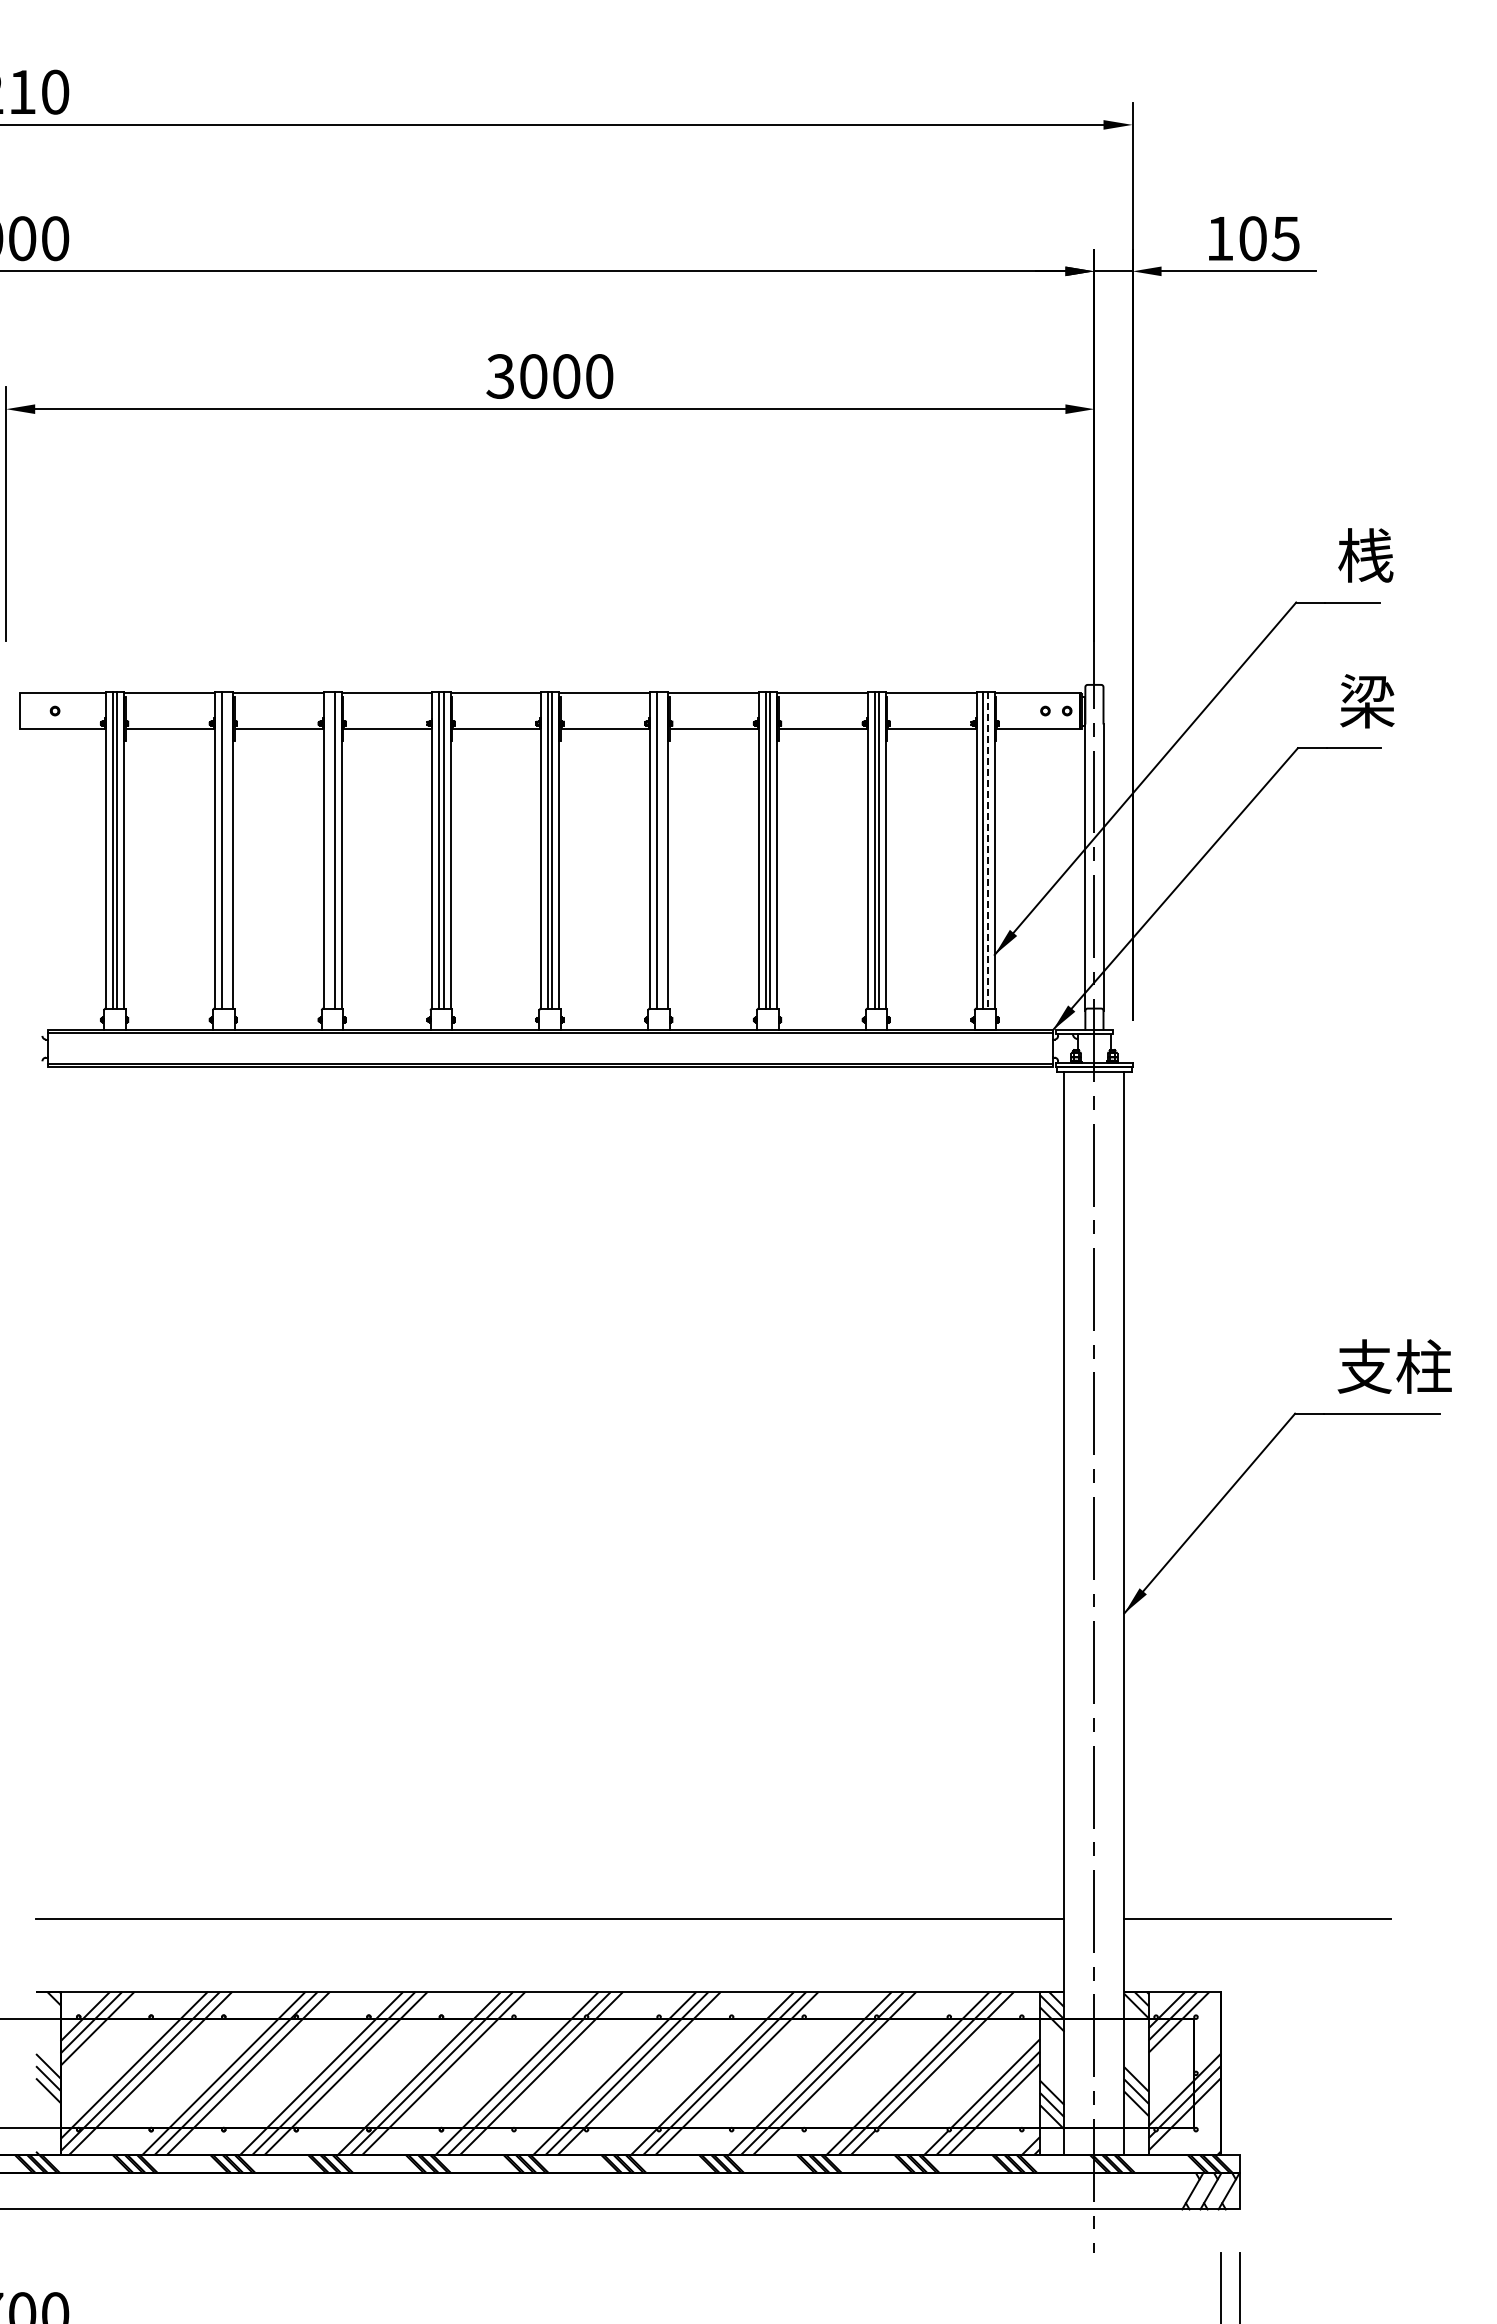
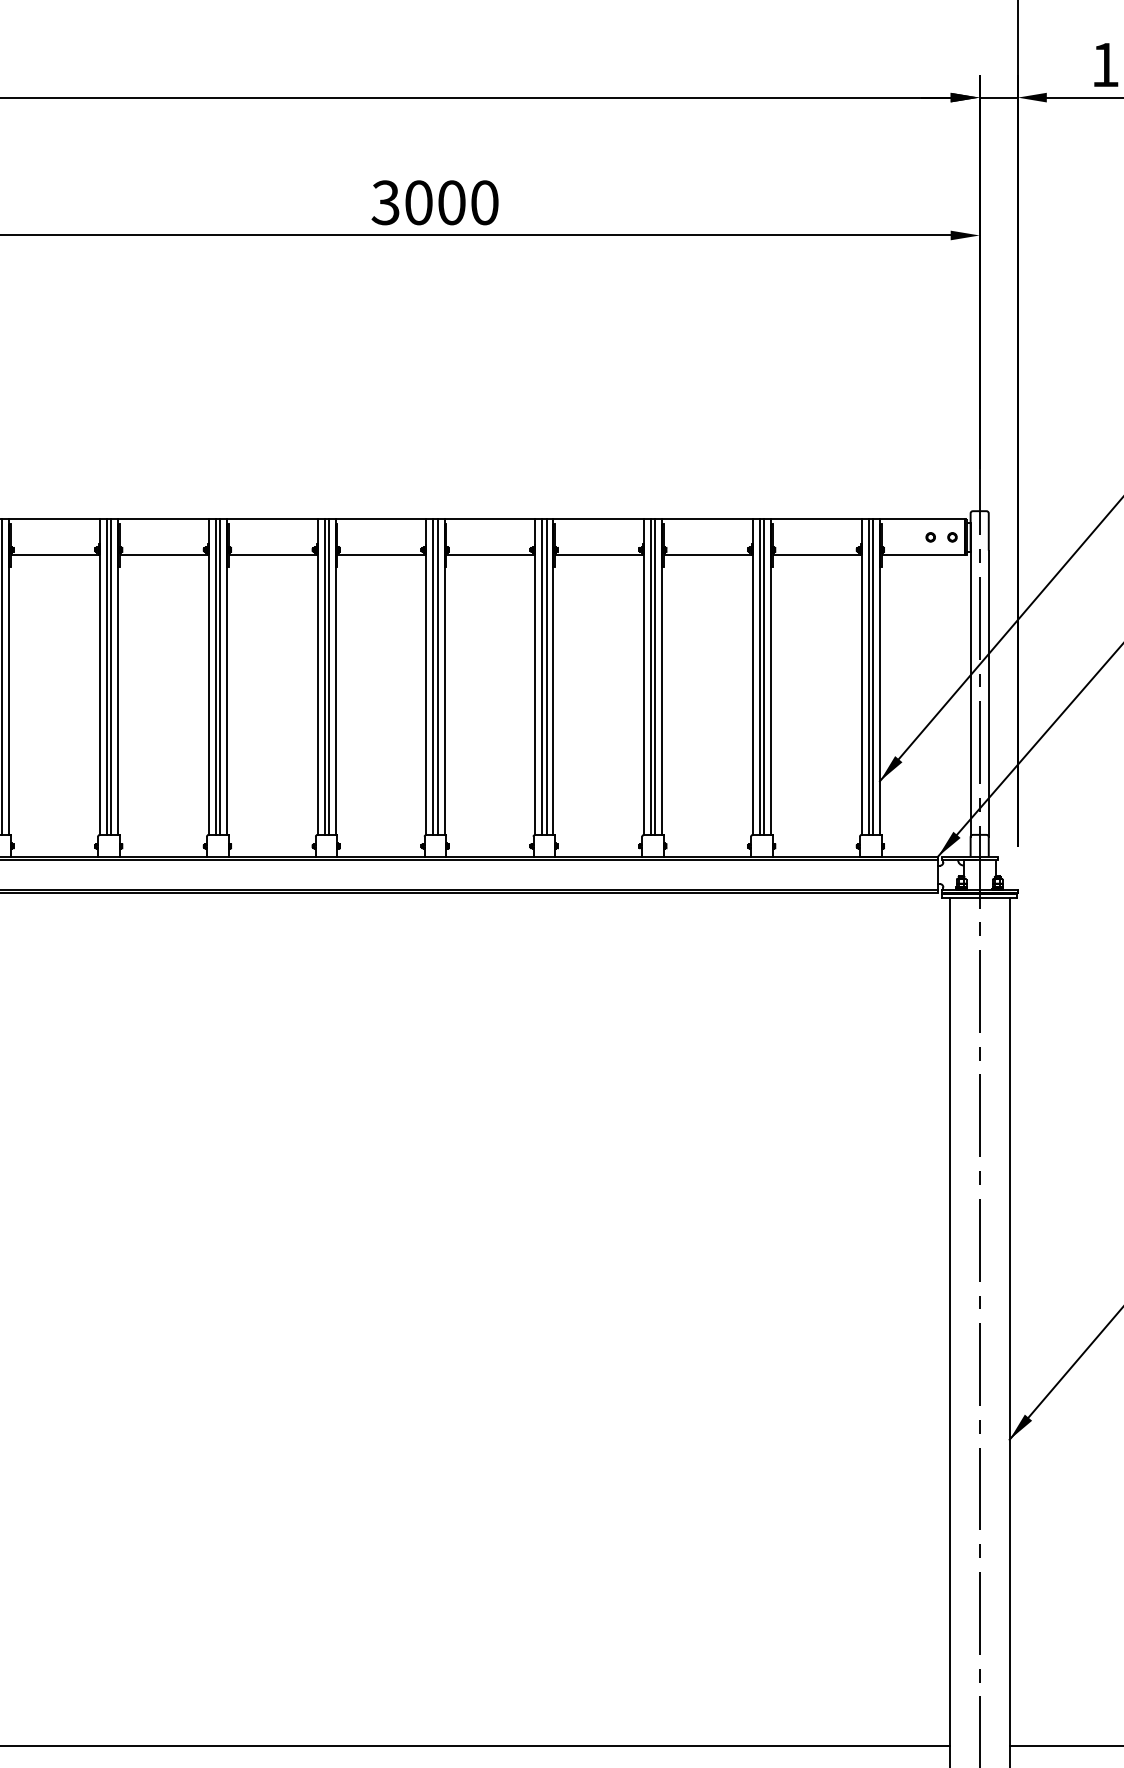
line: (225, 850) -> (110, 676), added
line: (330, 850) -> (215, 676), added
line: (661, 850) -> (546, 676), added
line: (987, 850) -> (872, 676), dashed -> solid

